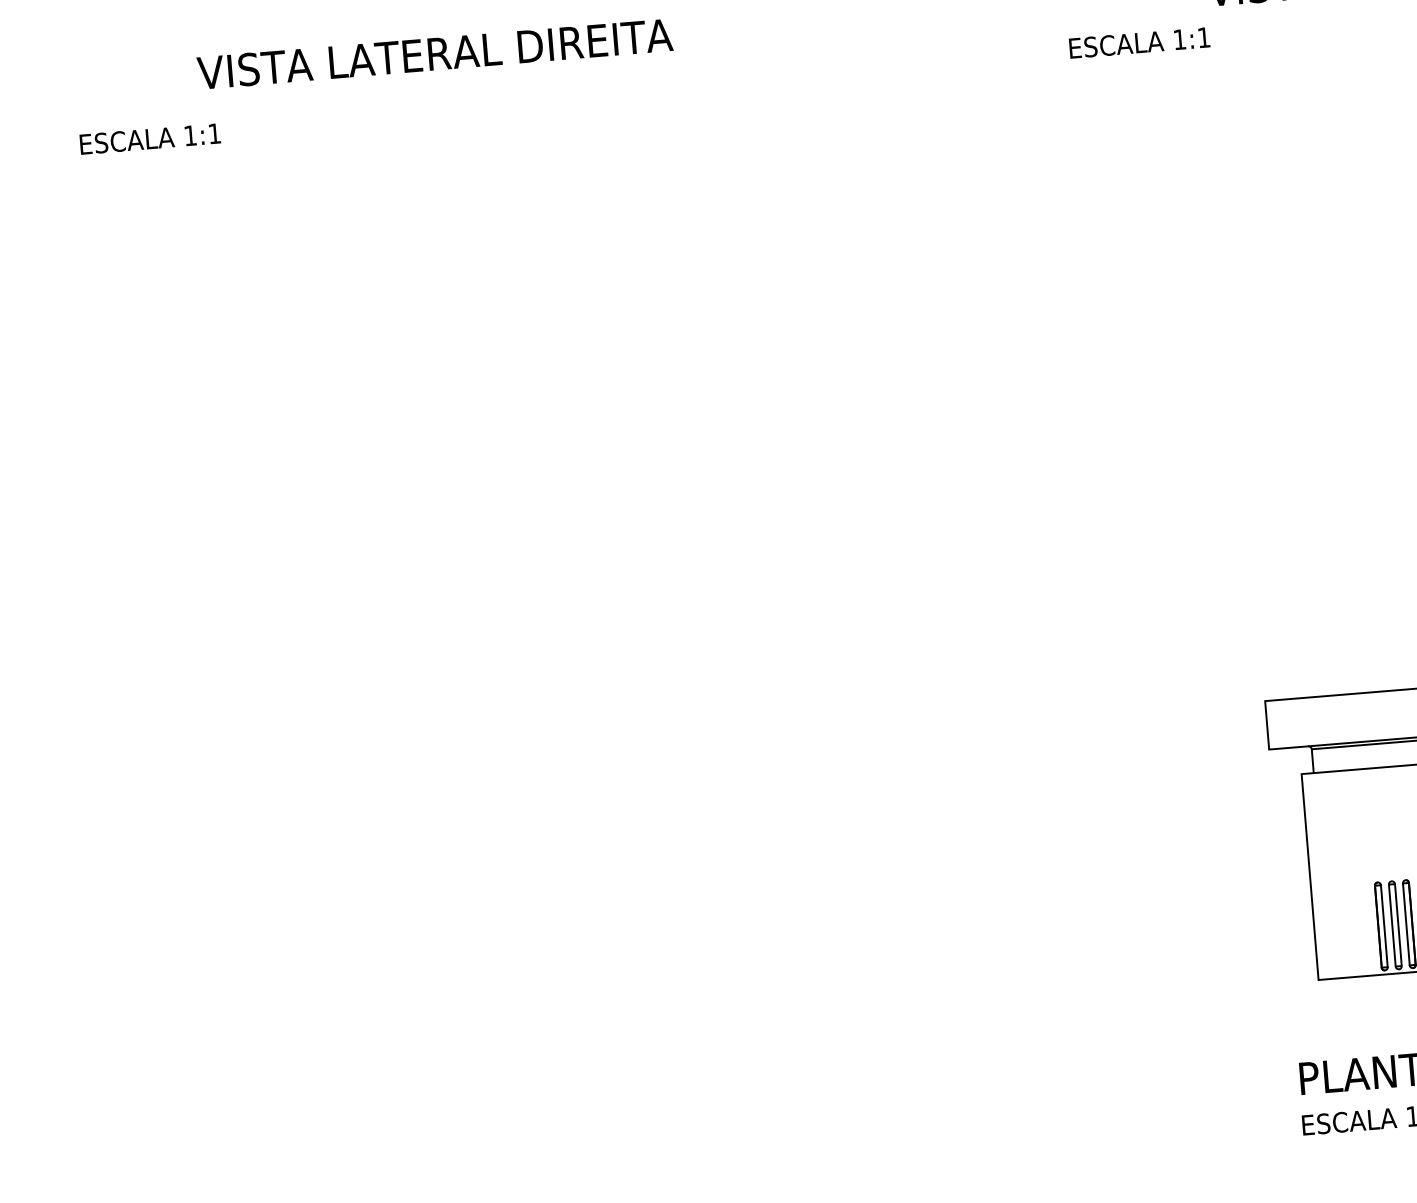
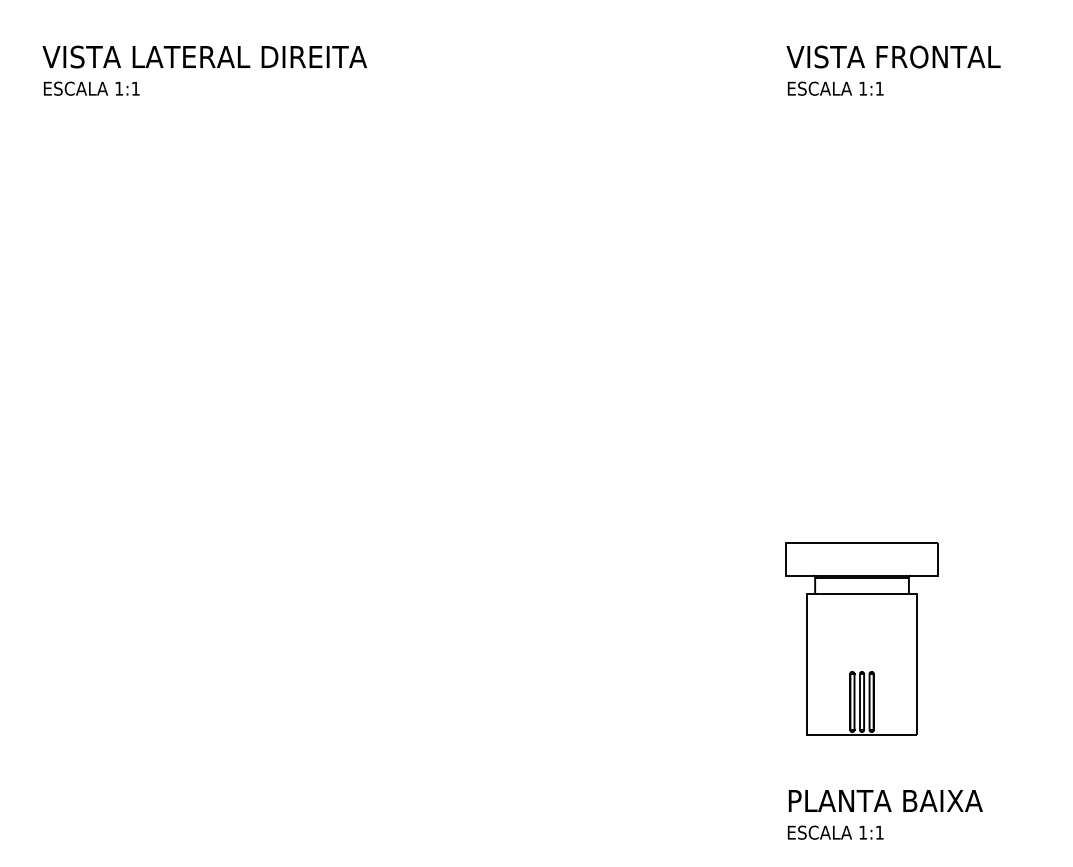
text: (1139, 42) -> (835, 88), moved
text: (434, 53) -> (204, 56), moved
text: (149, 138) -> (91, 88), moved

